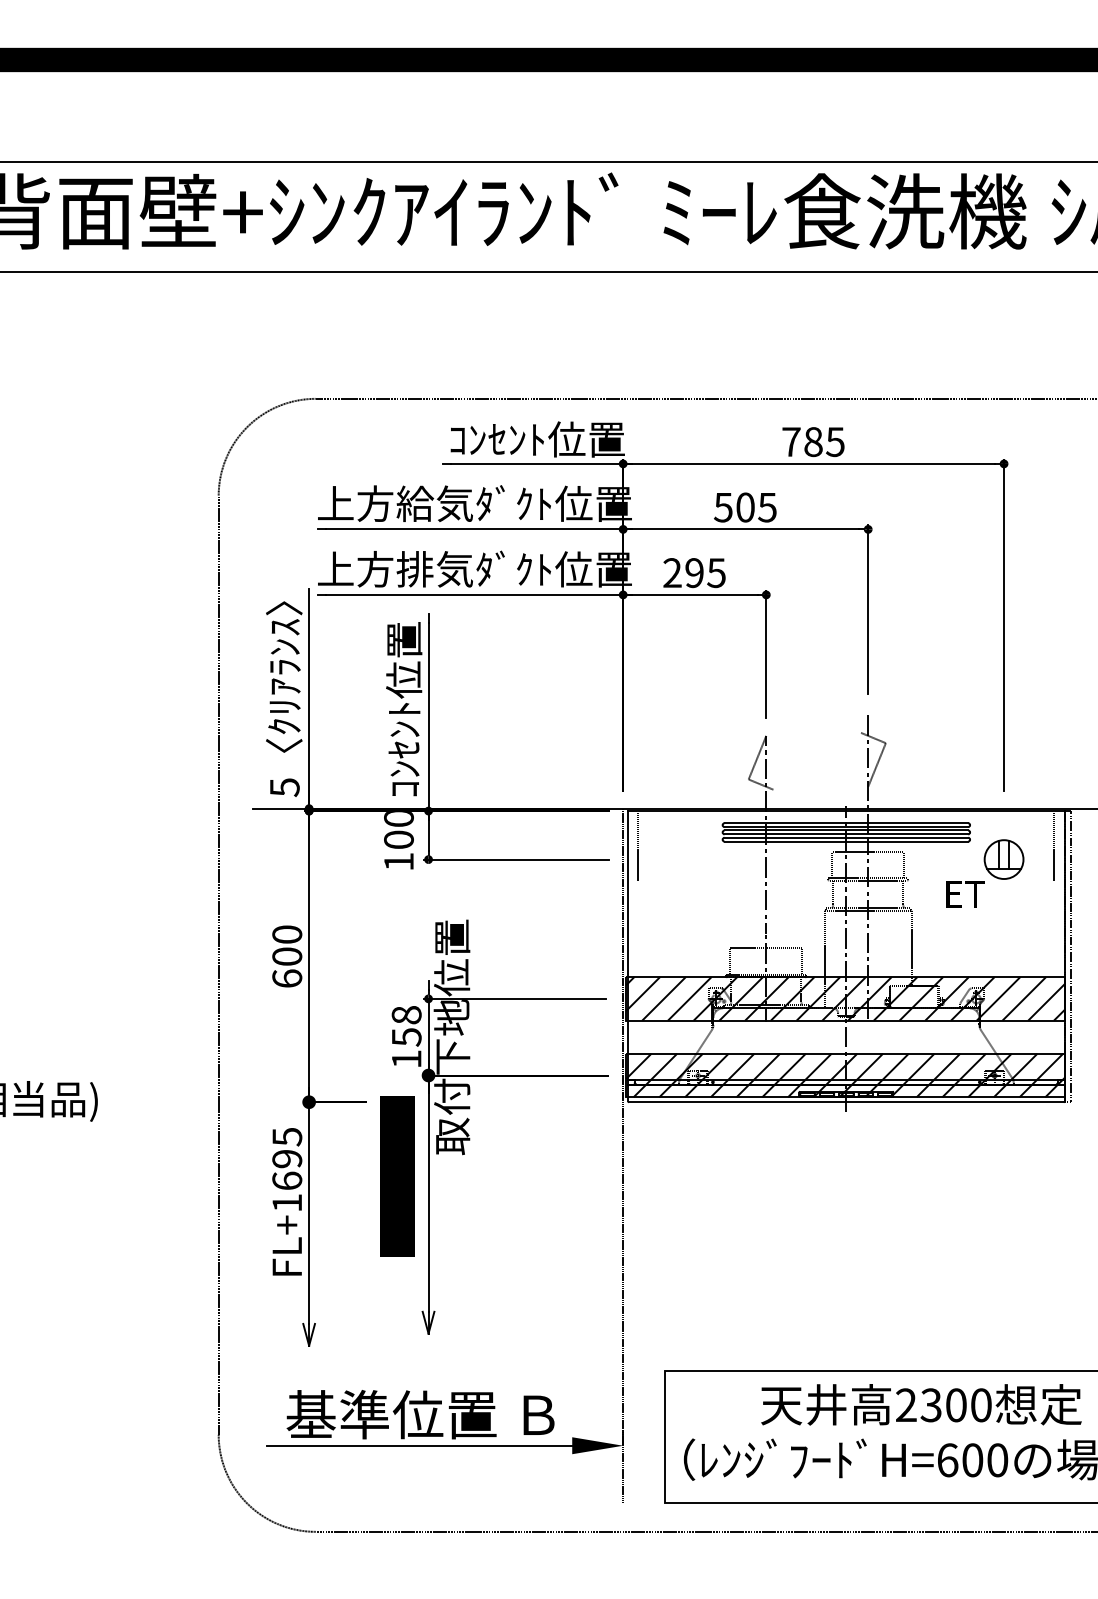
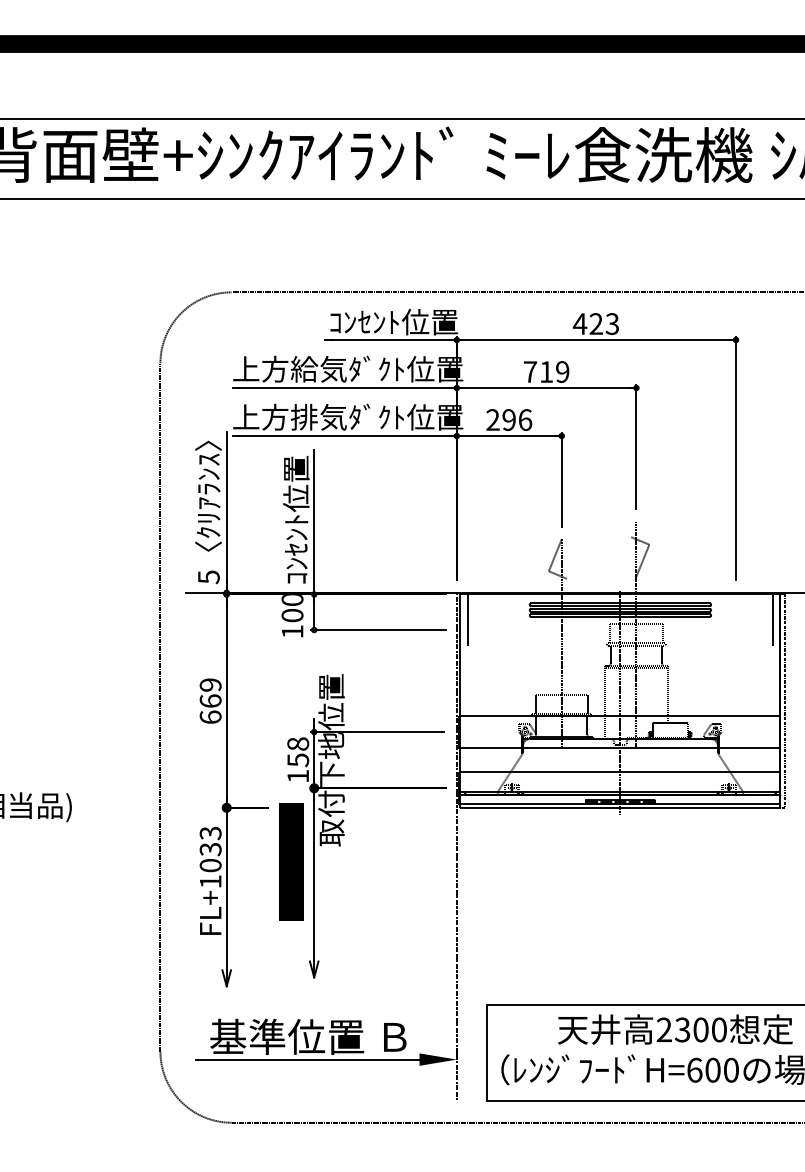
text: (812, 441) -> (595, 323), 785 -> 423
text: (745, 506) -> (546, 371), 505 -> 719
text: (716, 572) -> (525, 419), 295 -> 296
part: (985, 872) -> (722, 639), removed
text: (287, 944) -> (210, 692), 600 -> 669
hatch: (845, 999) -> (619, 732), removed
hatch: (845, 1075) -> (619, 788), removed
text: (287, 1159) -> (210, 849), FL+1695 -> FL+1033

